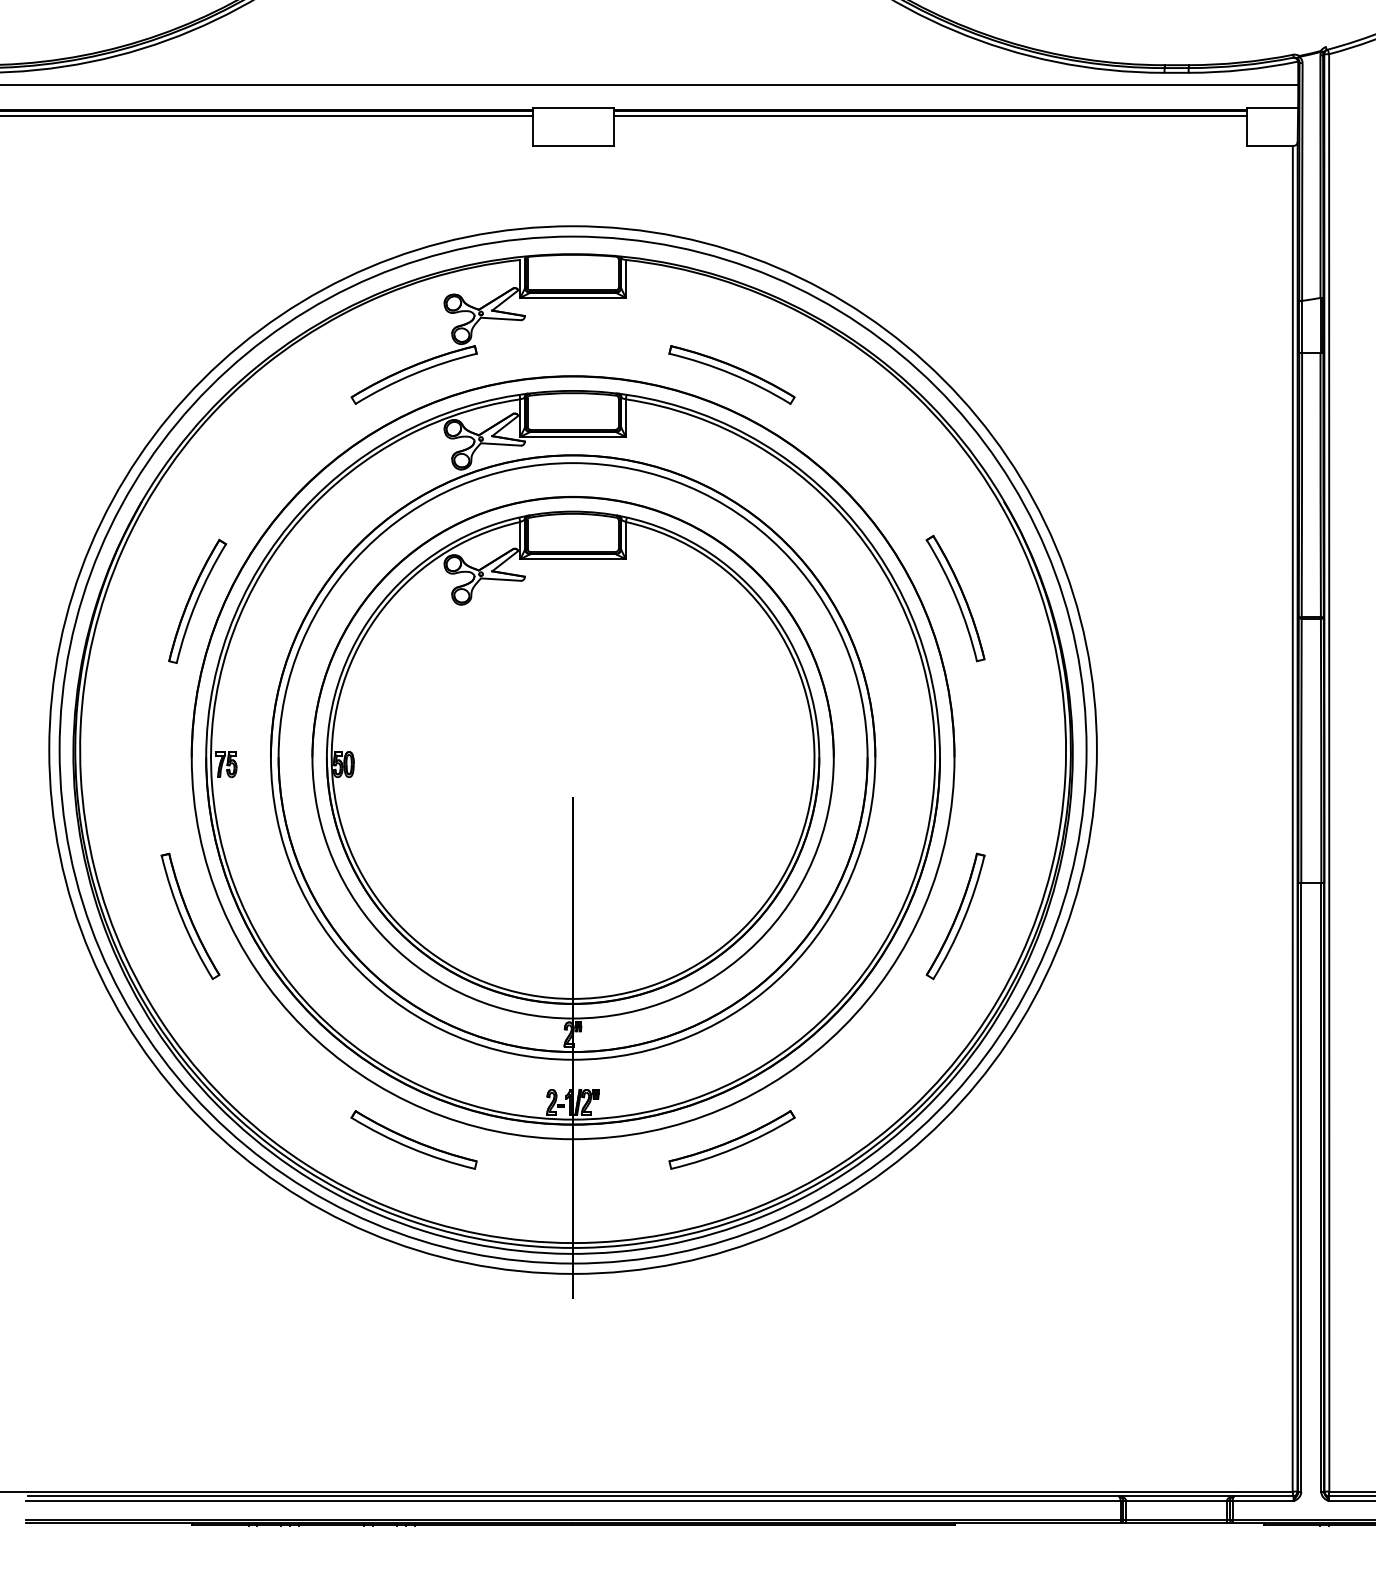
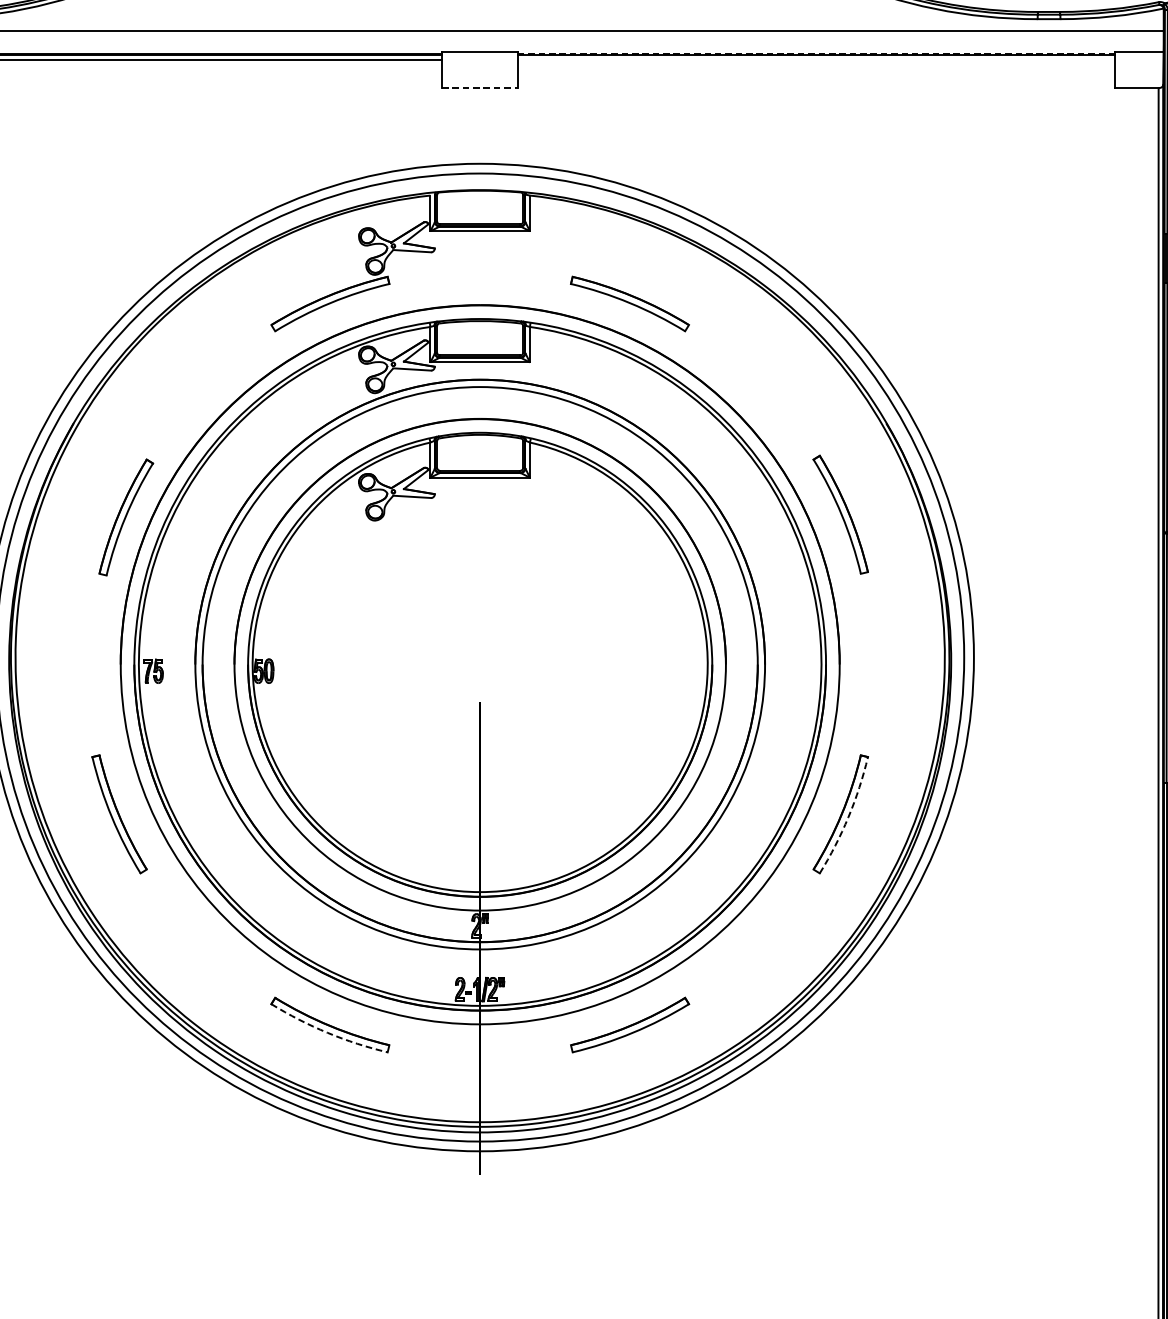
line: (930, 109) -> (817, 53), solid -> dashed
line: (930, 116) -> (817, 60), removed
line: (573, 146) -> (480, 88), solid -> dashed
arc: (963, 919) -> (848, 817), solid -> dashed
arc: (411, 1148) -> (327, 1033), solid -> dashed

